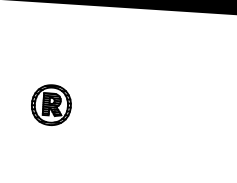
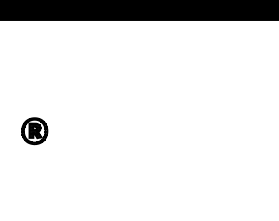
part: (51, 104) -> (34, 130), size x0.6

